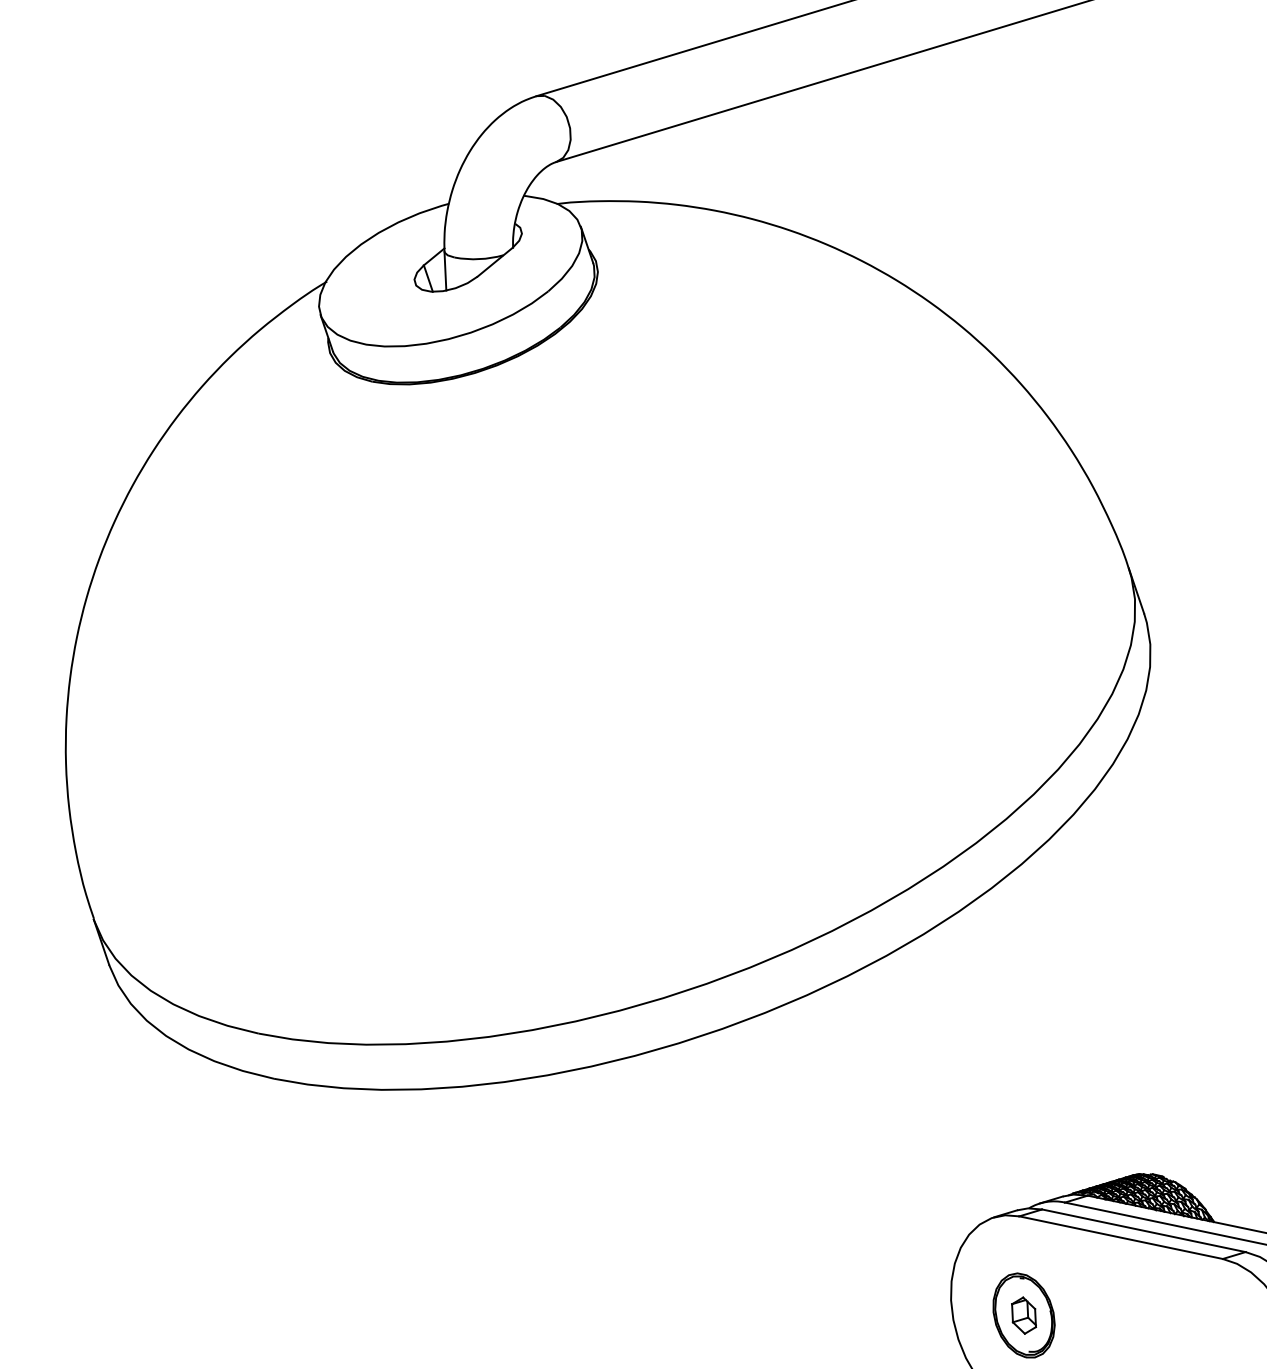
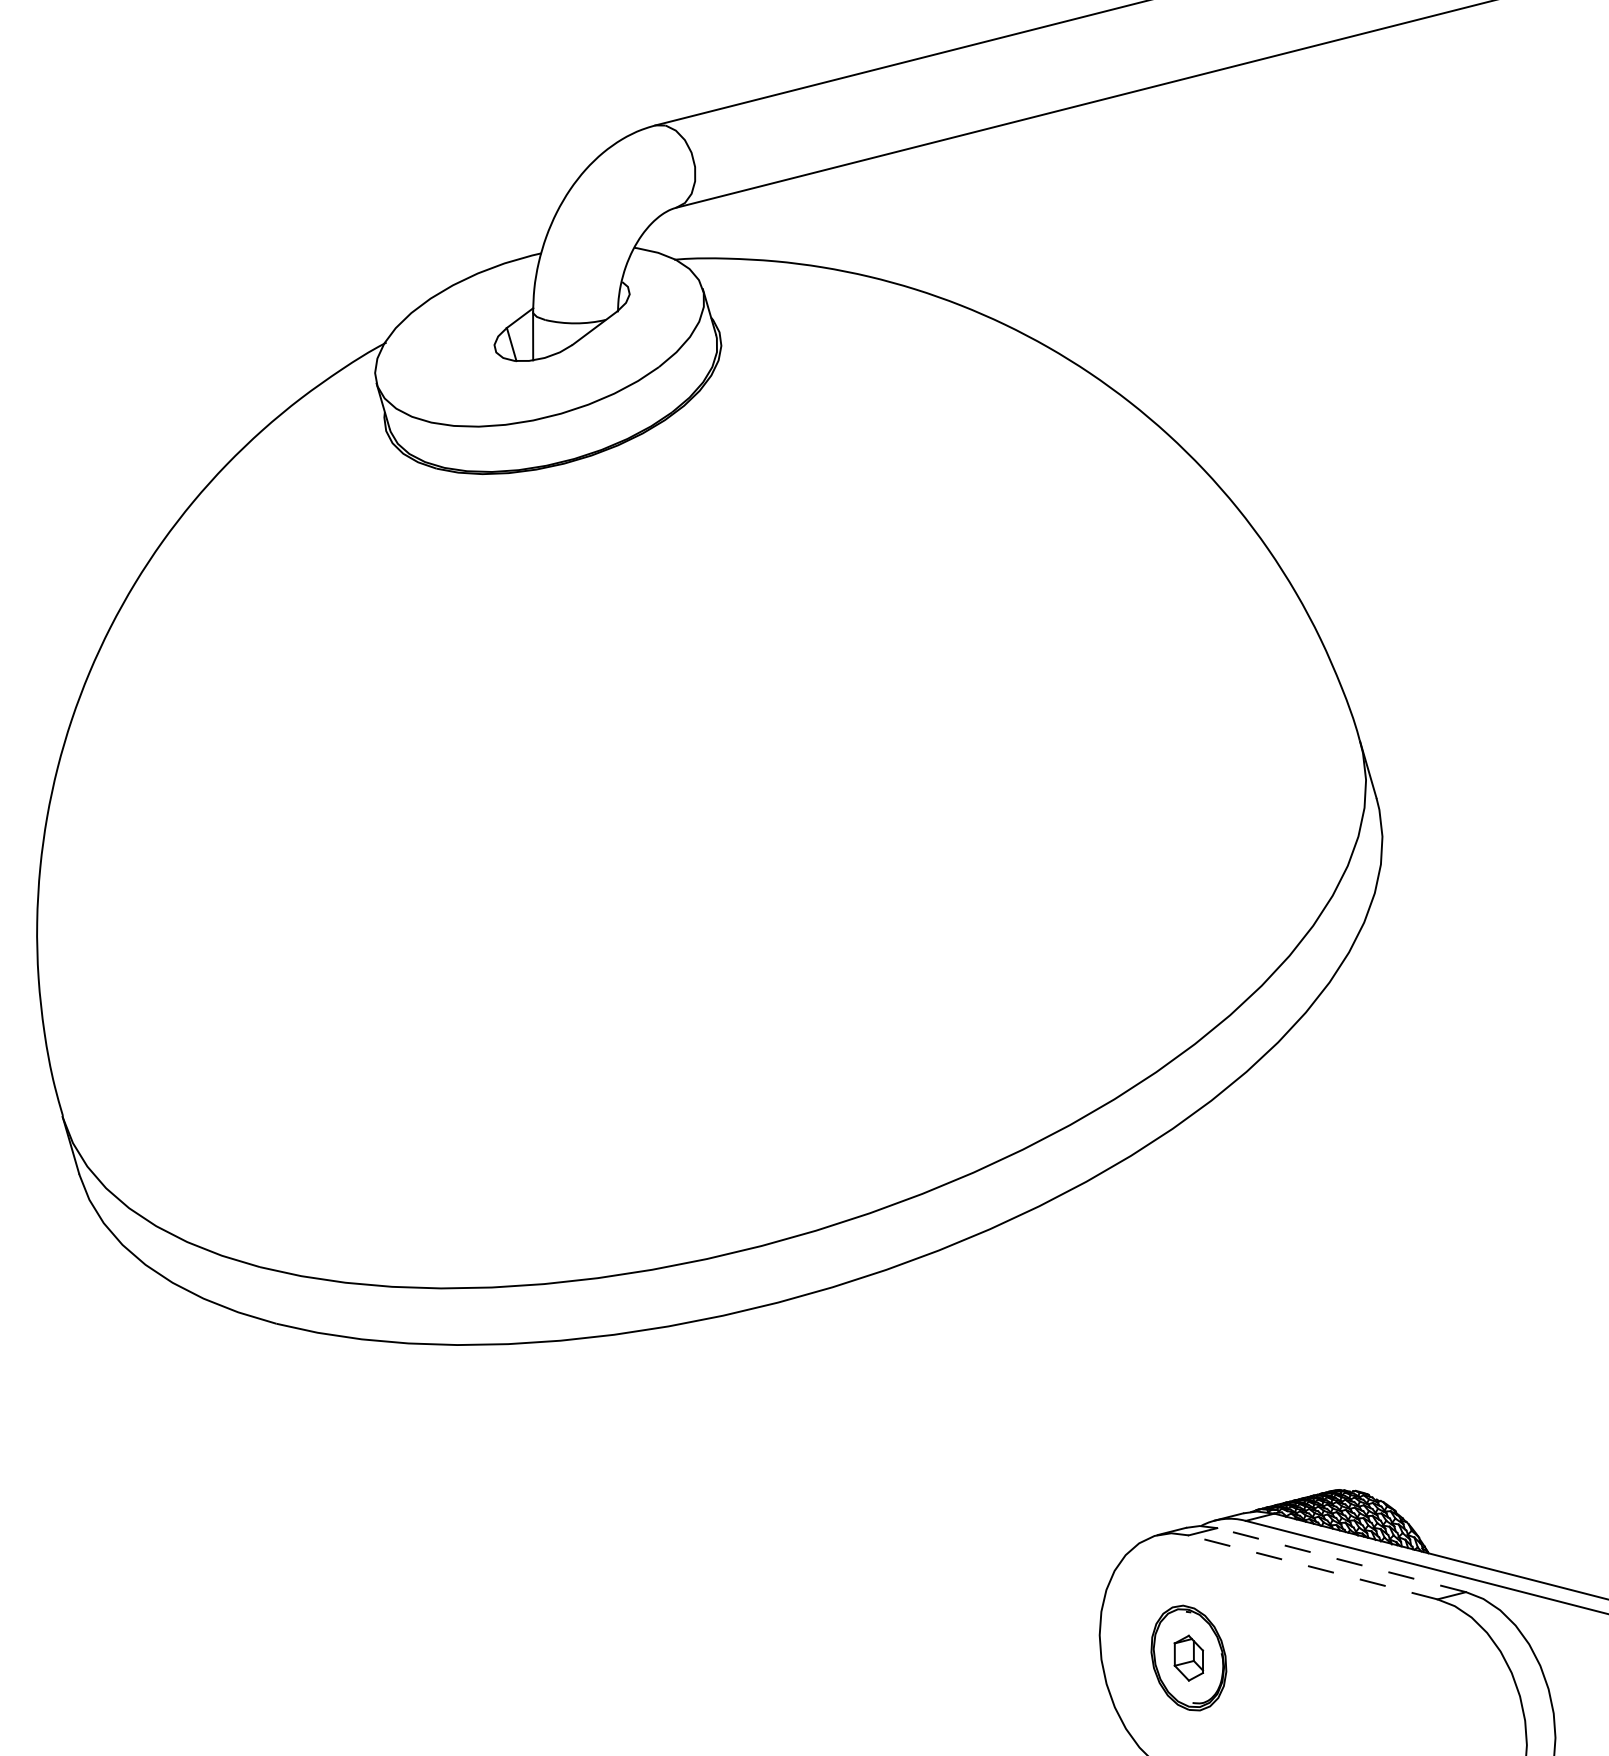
line: (1143, 1231) -> (1341, 1560), solid -> dashed
line: (1120, 1237) -> (1312, 1567), solid -> dashed

